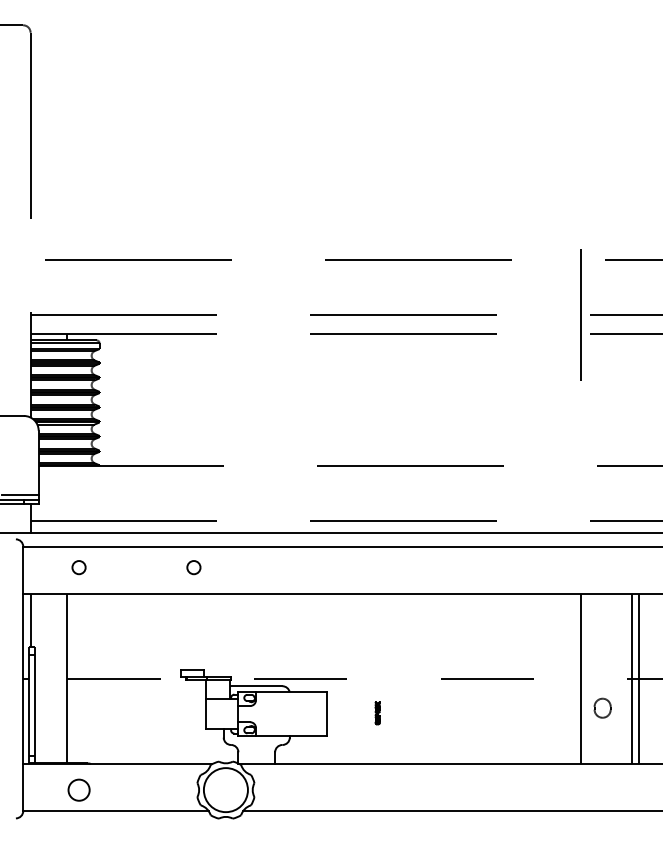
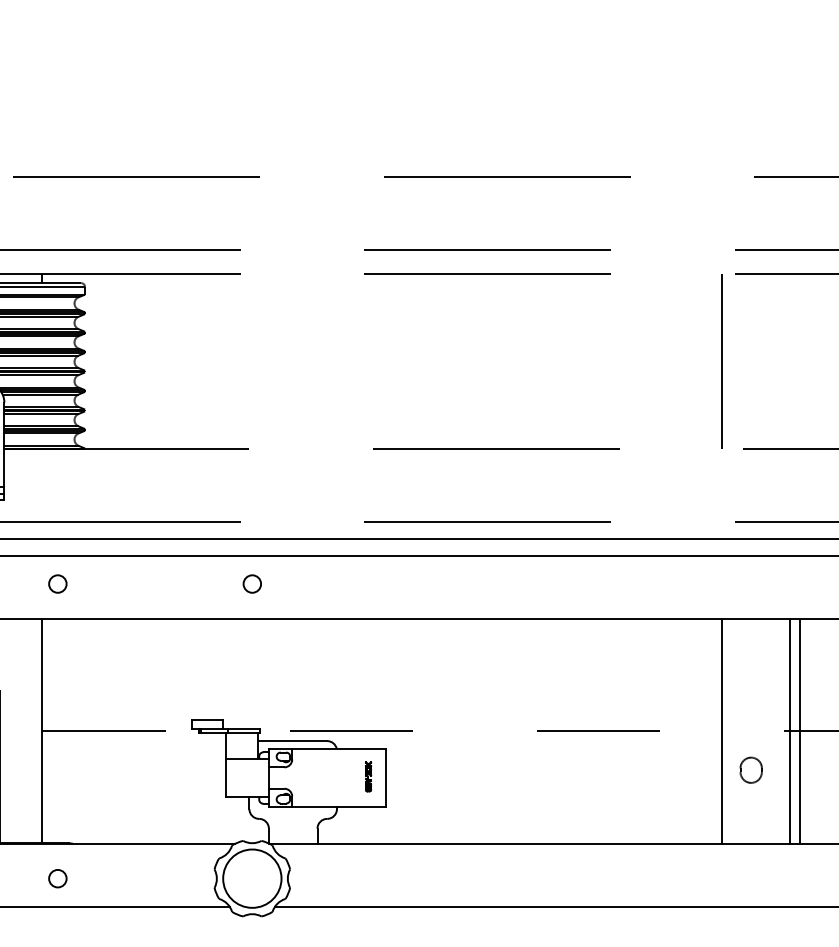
line: (580, 314) -> (721, 361), moved
circle: (193, 567) -> (251, 583), moved
part: (377, 713) -> (368, 777), moved
circle: (78, 789) -> (57, 877), size x0.62

